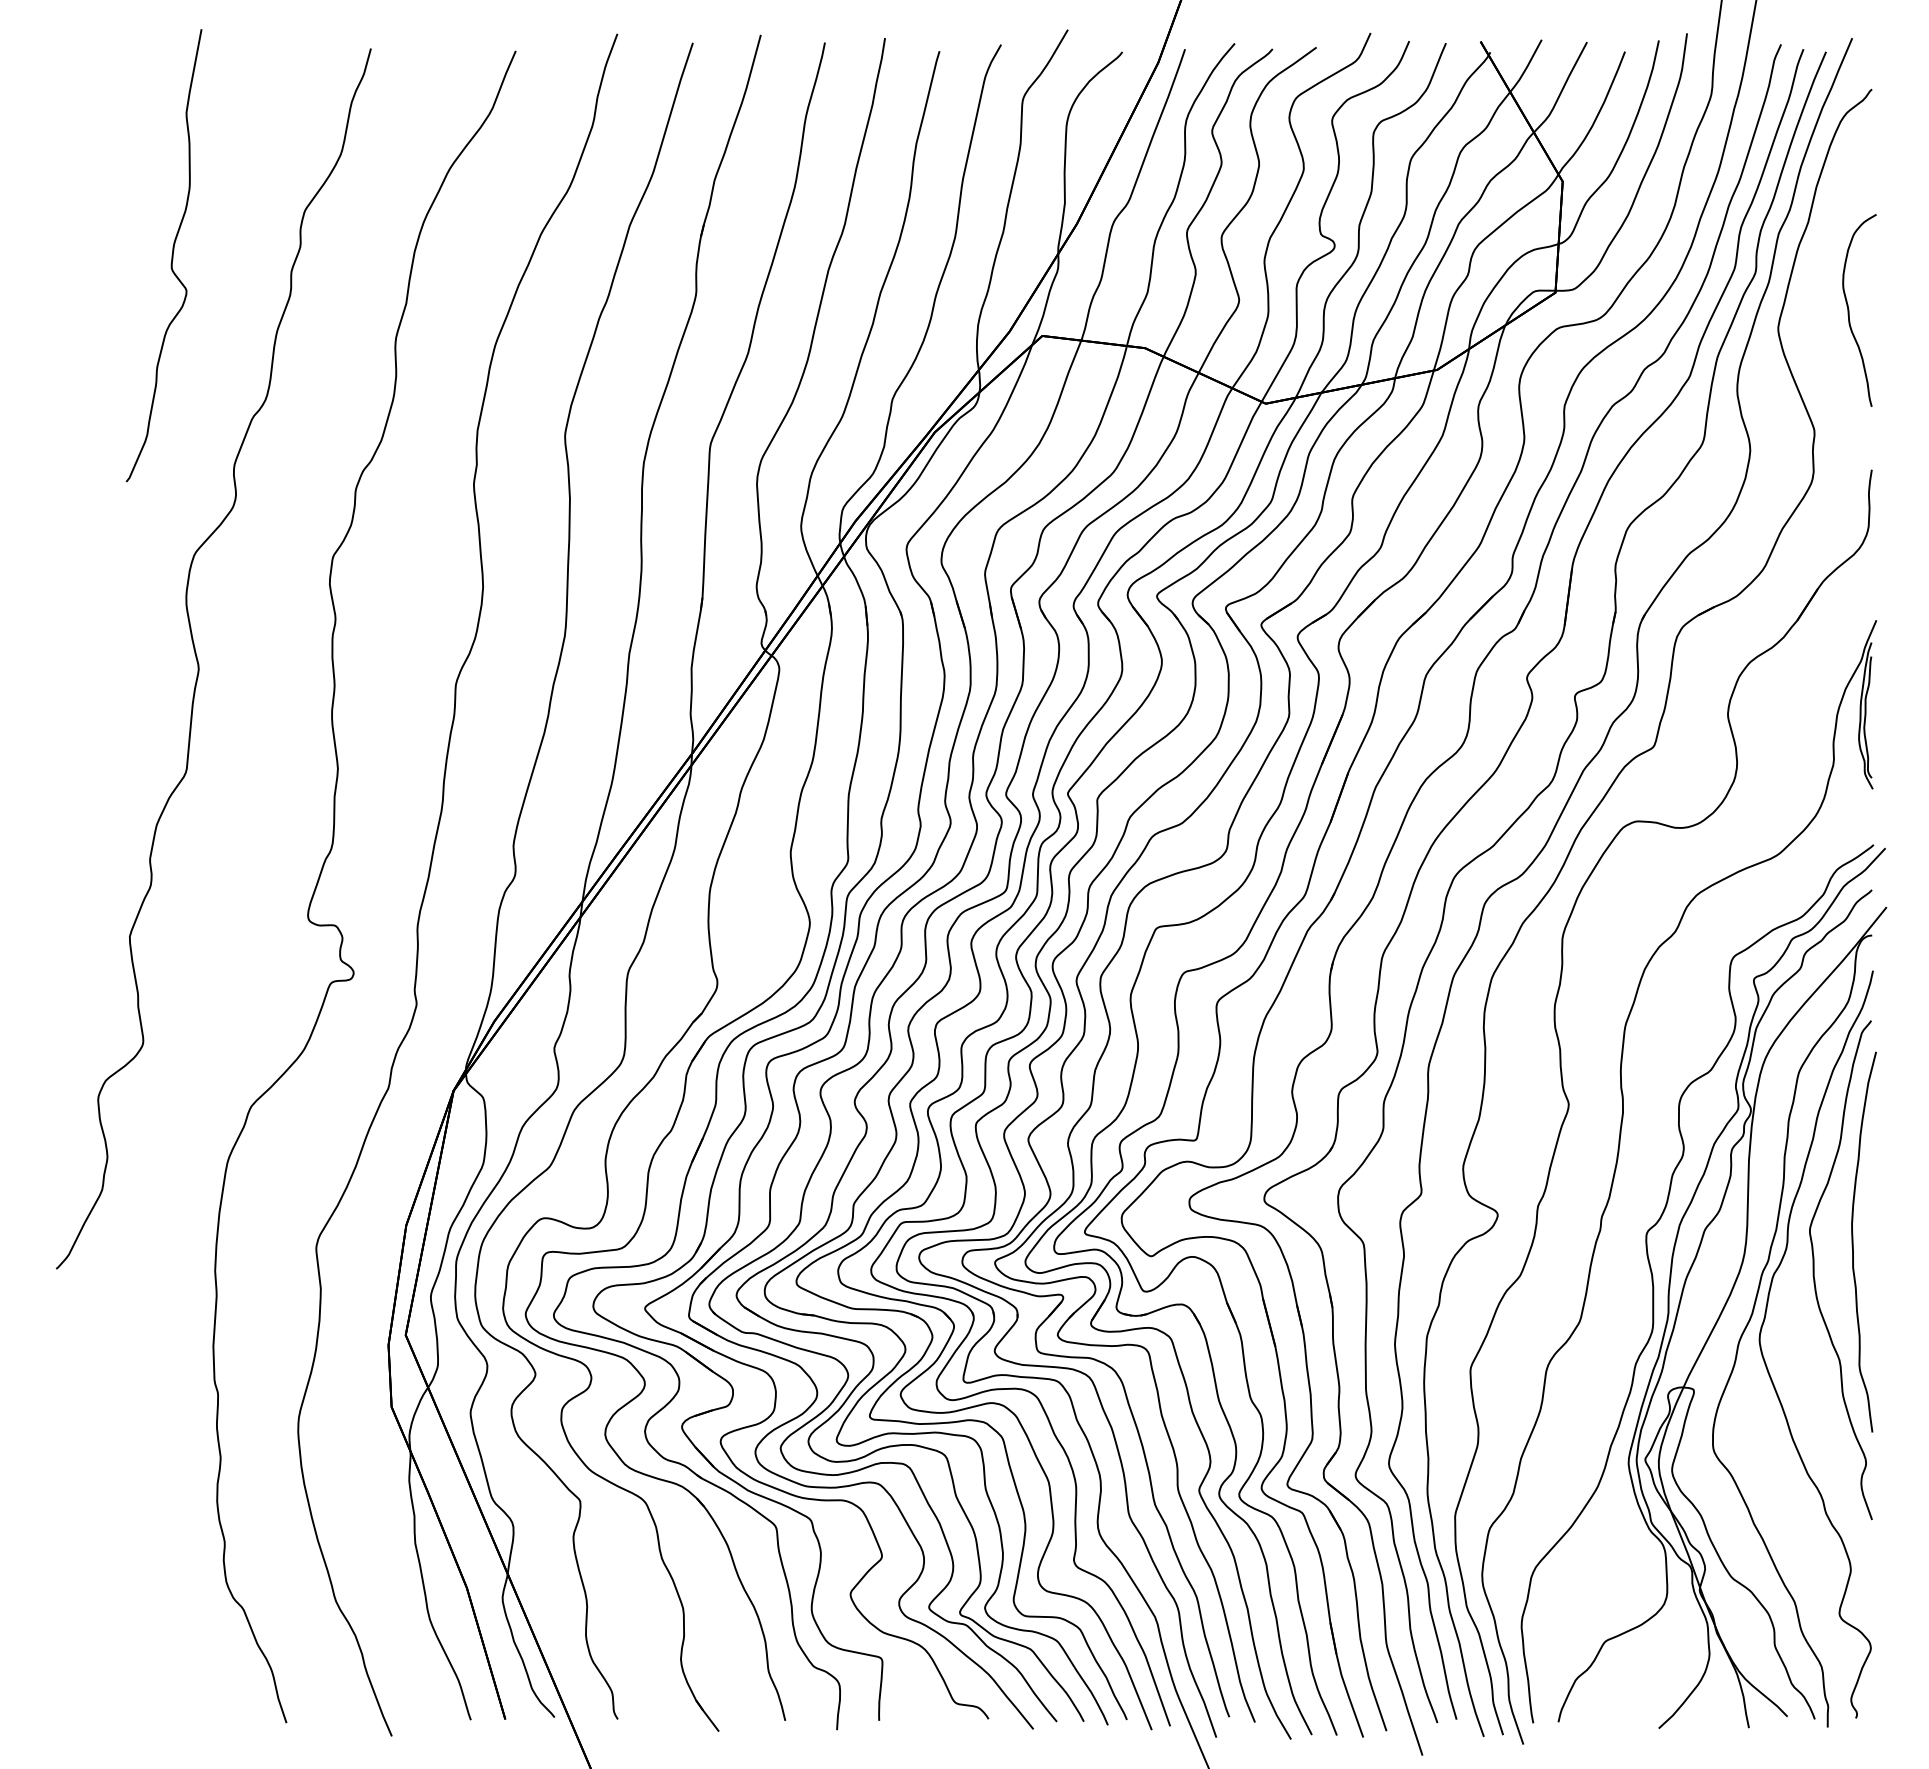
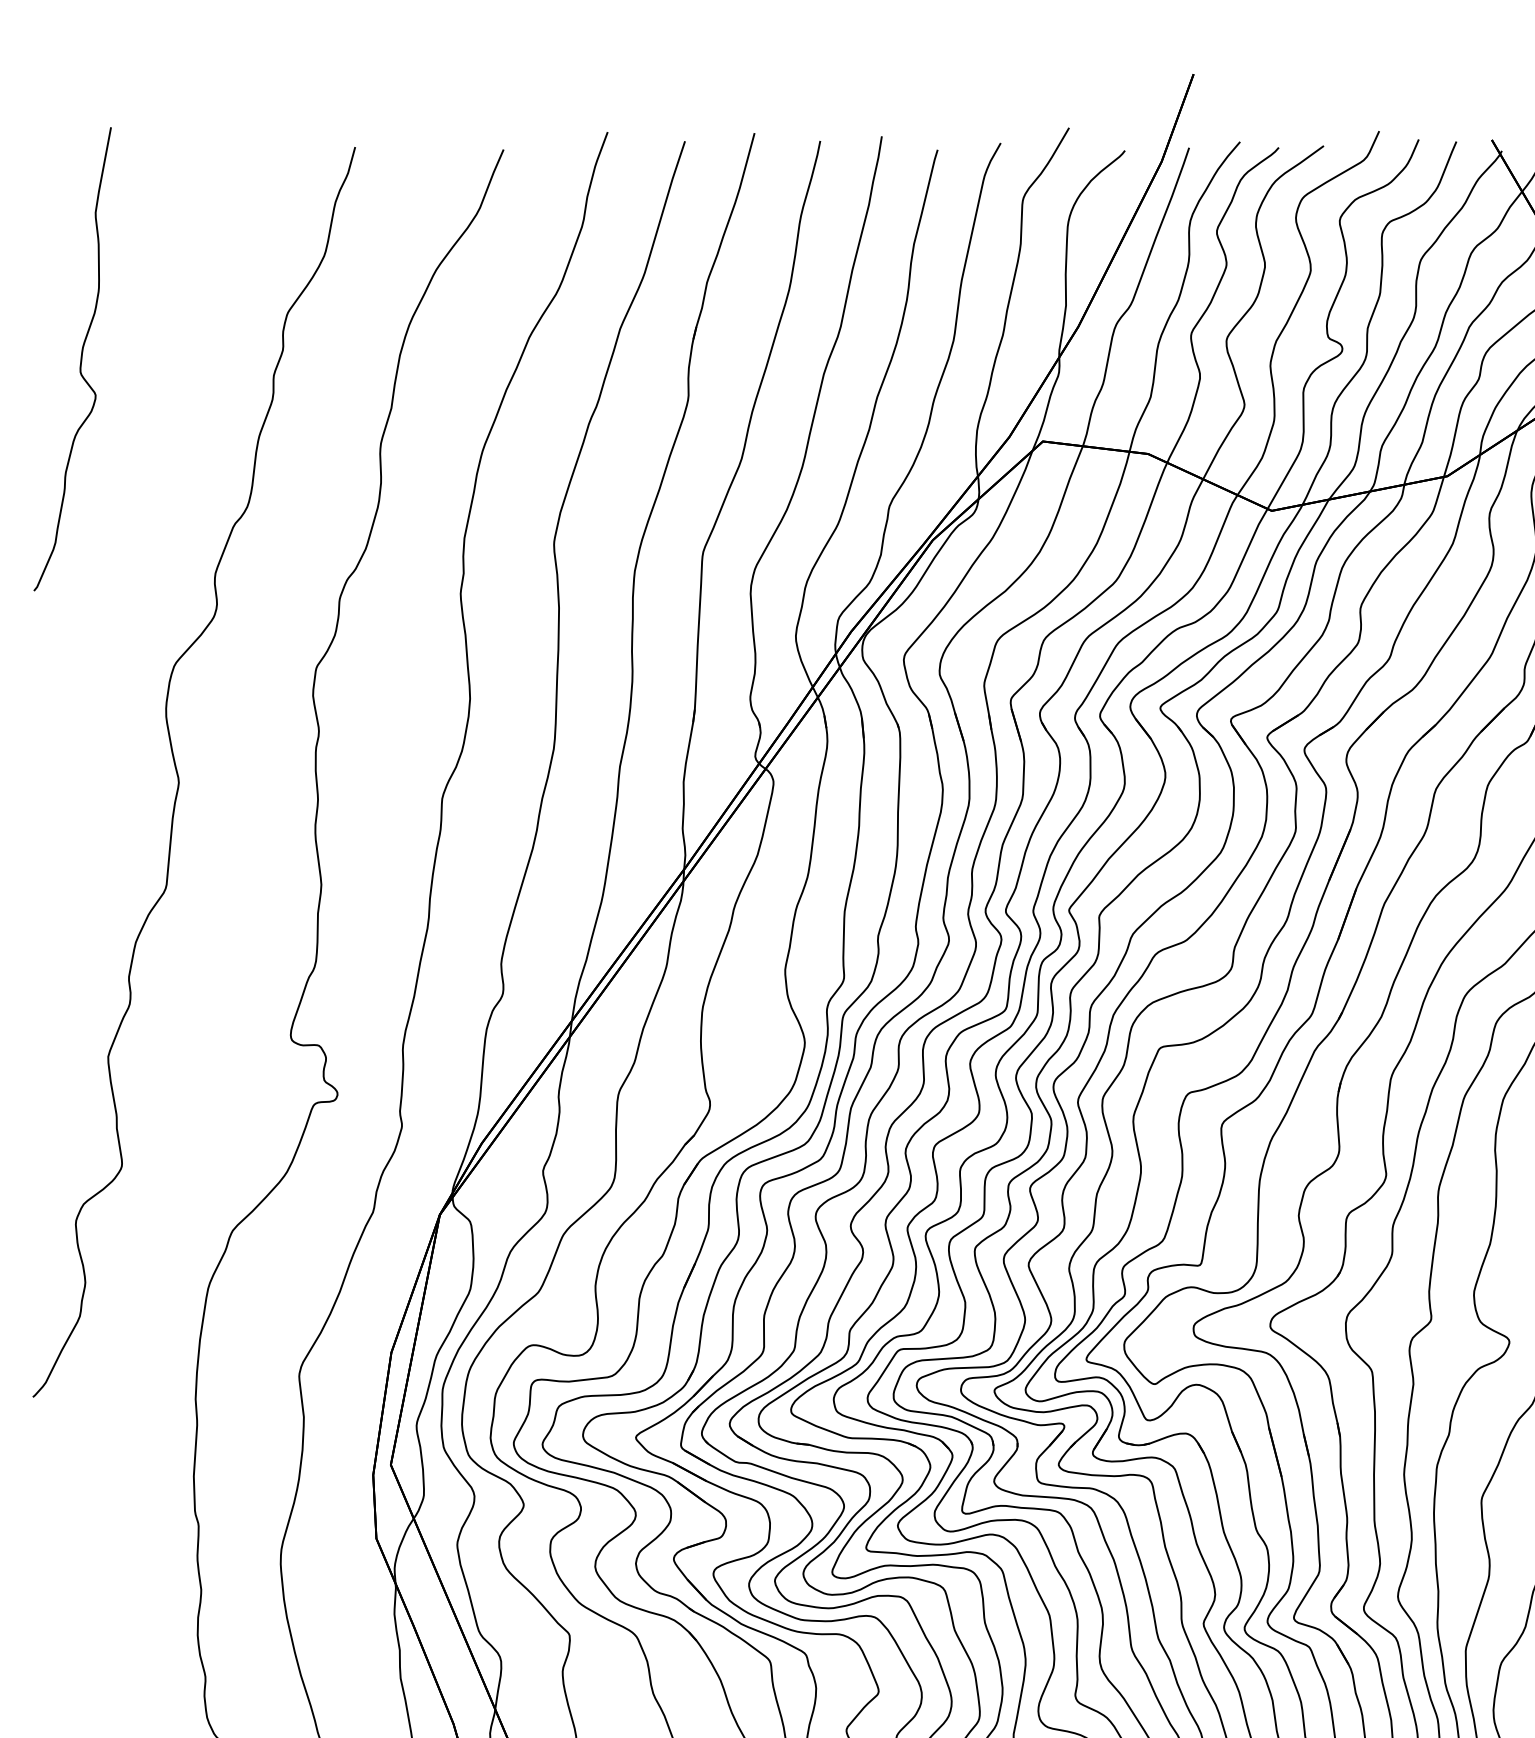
curve: (171, 255) -> (80, 359), moved

